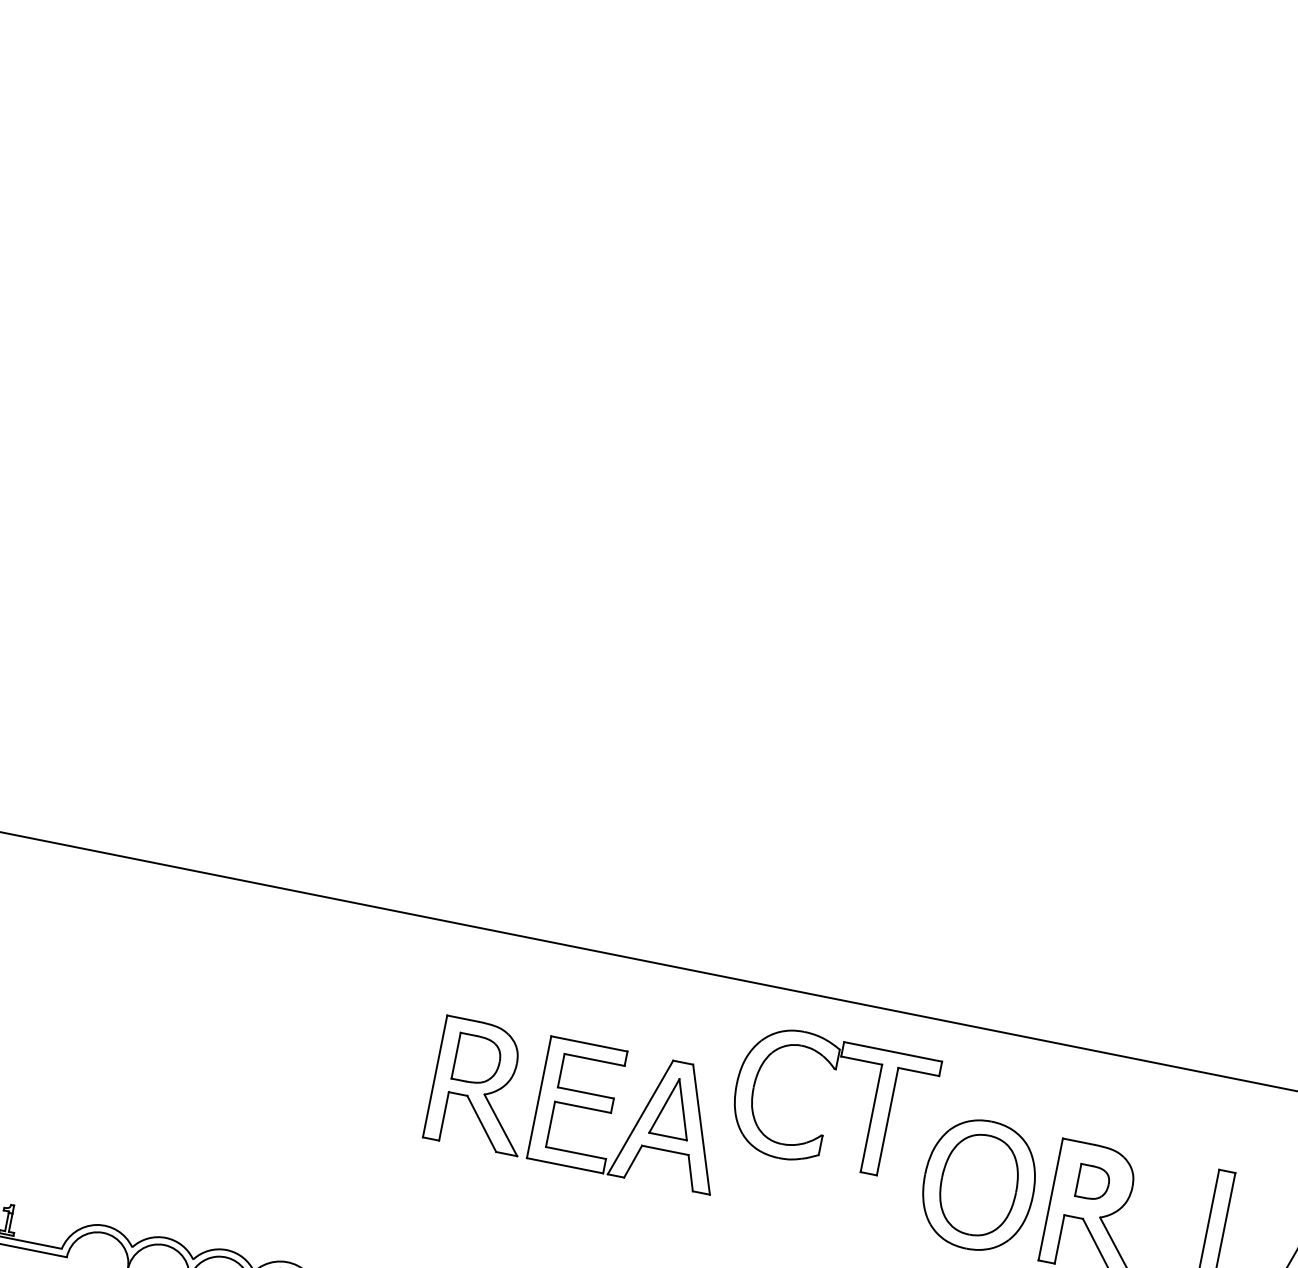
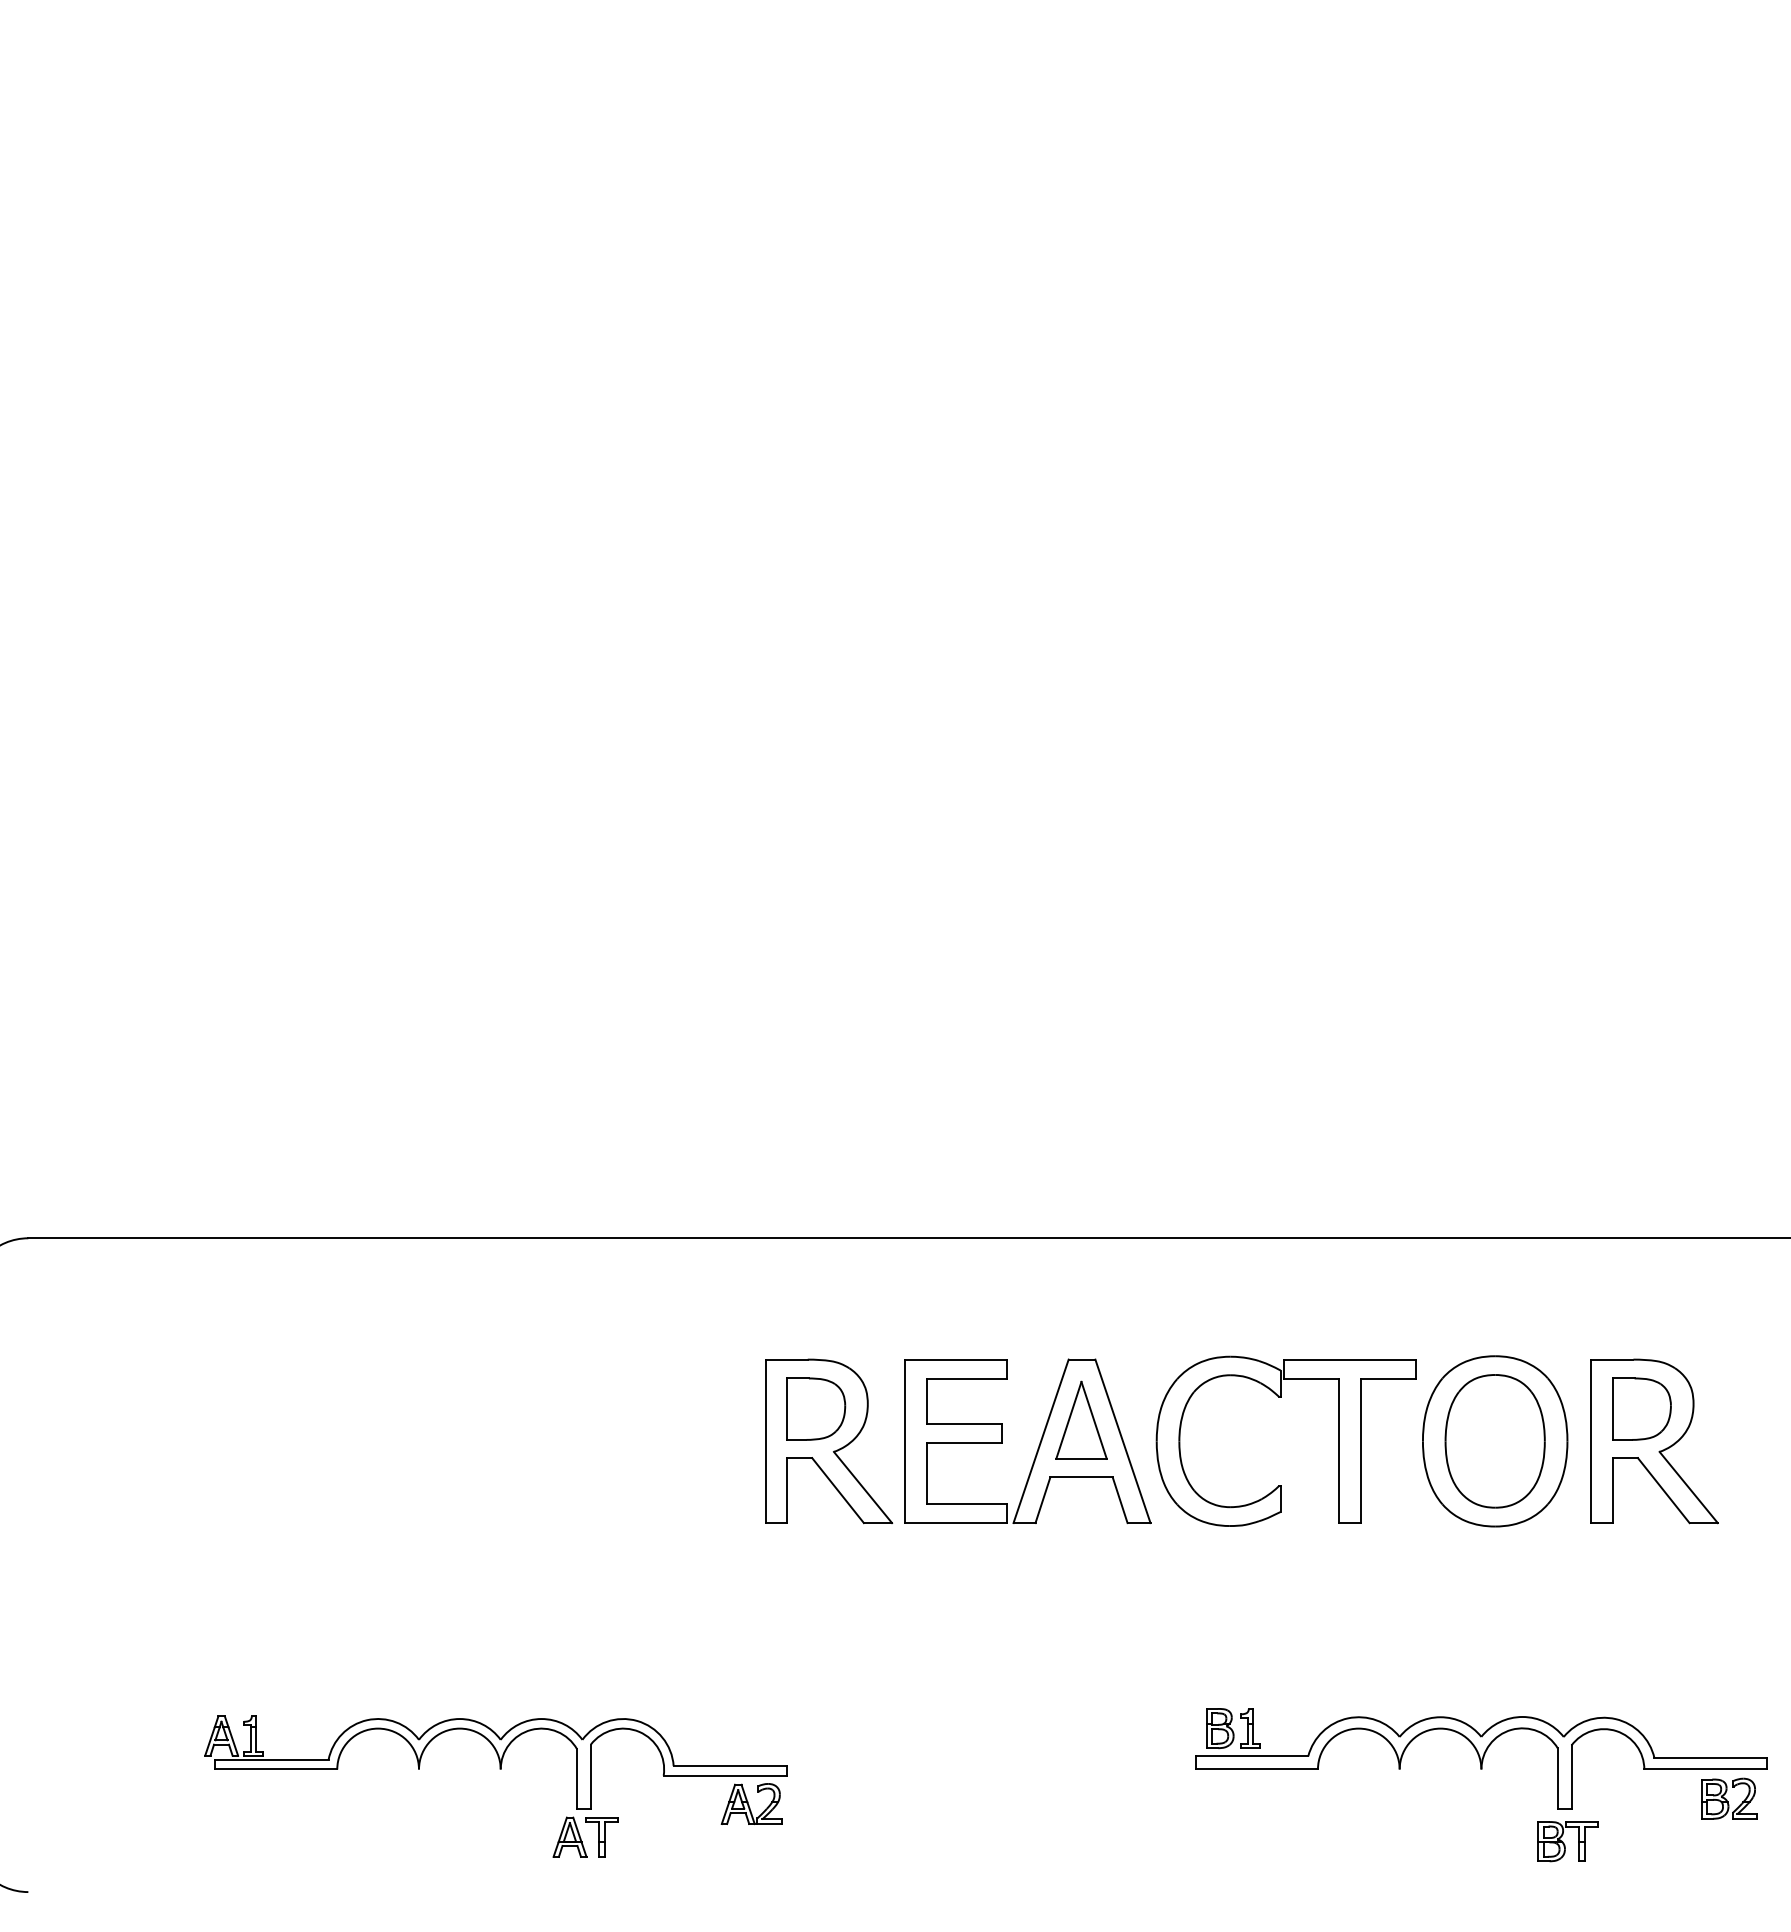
part: (836, 1069) -> (1281, 1397), moved
part: (1093, 1182) -> (1641, 1408), size x1.43

